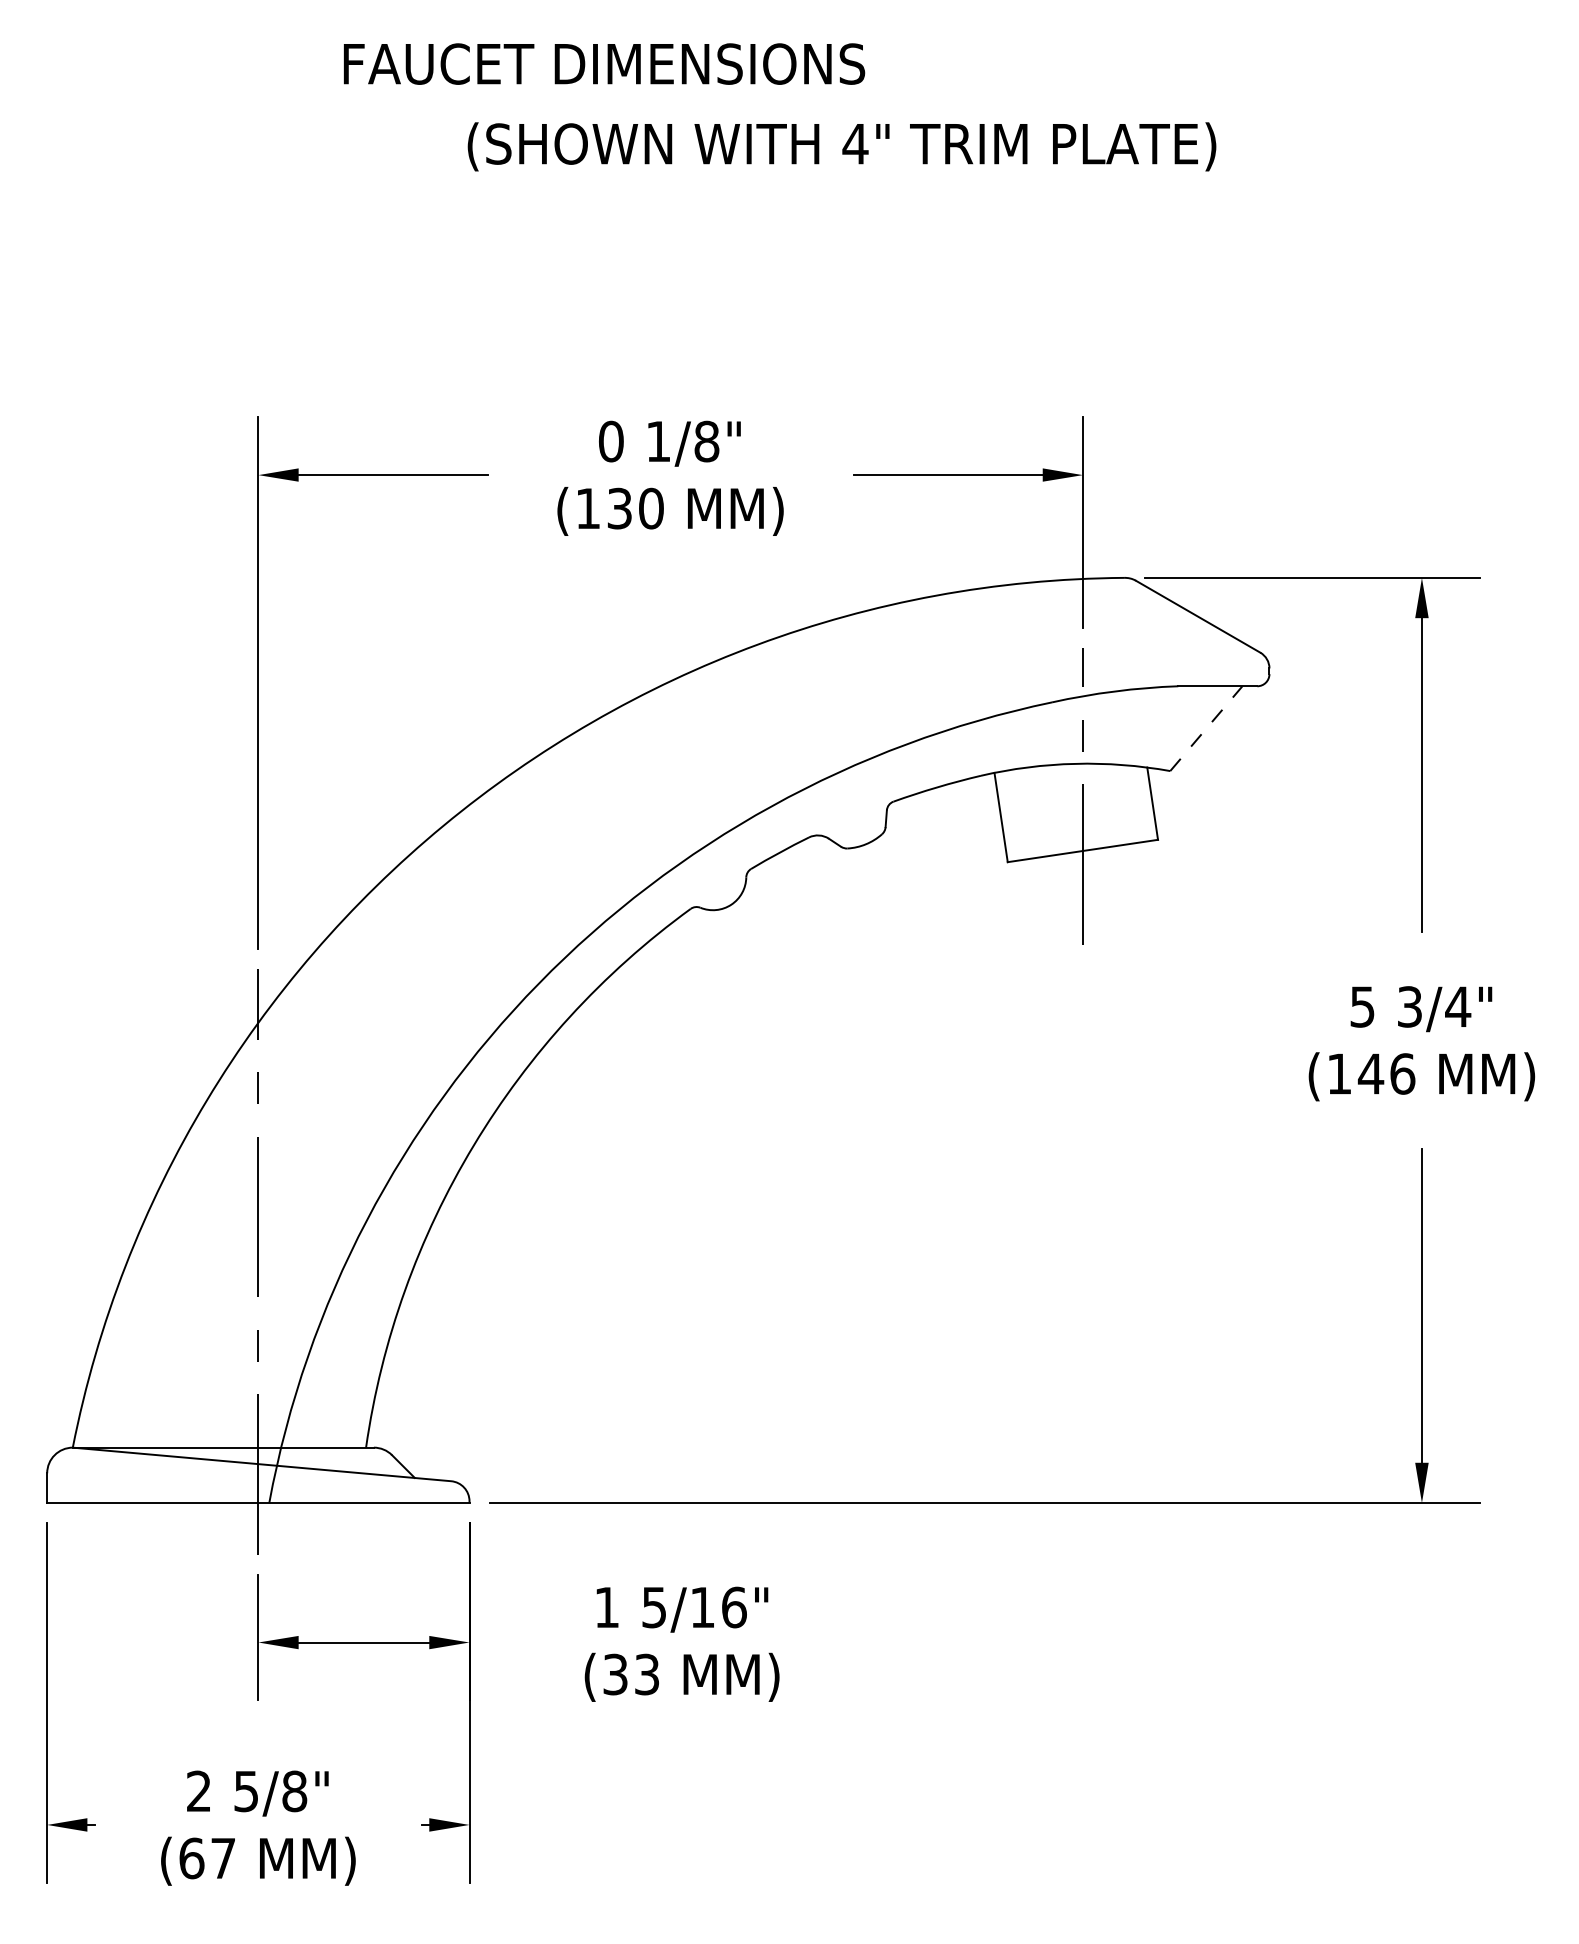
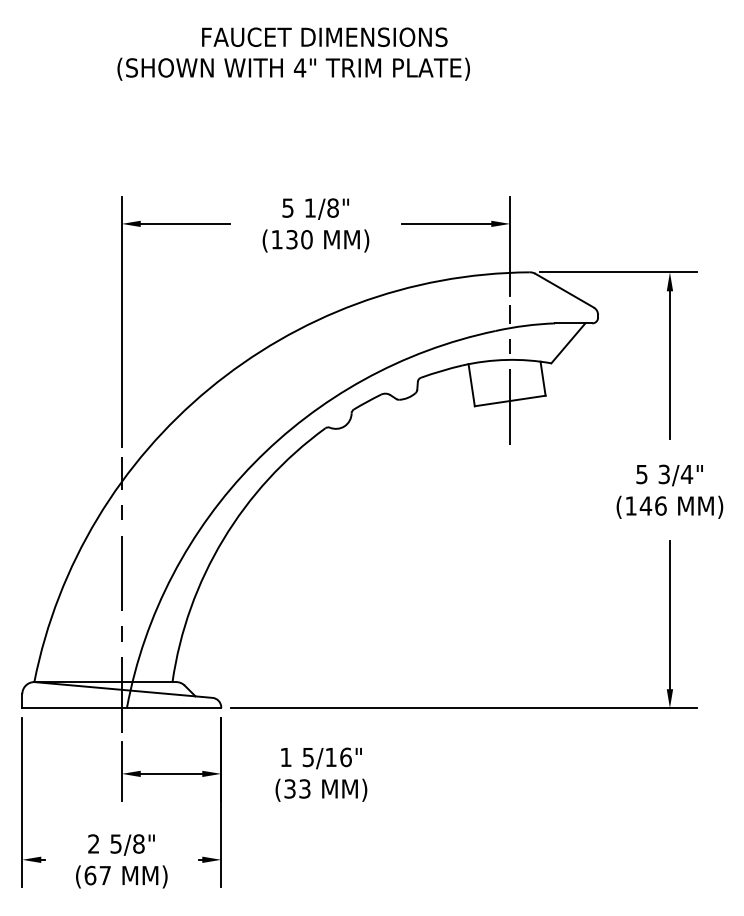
text: (603, 62) -> (324, 36), moved
text: (841, 145) -> (293, 68), moved
text: (610, 440) -> (287, 207), 0 -> 5
line: (1206, 726) -> (568, 342), dashed -> solid

